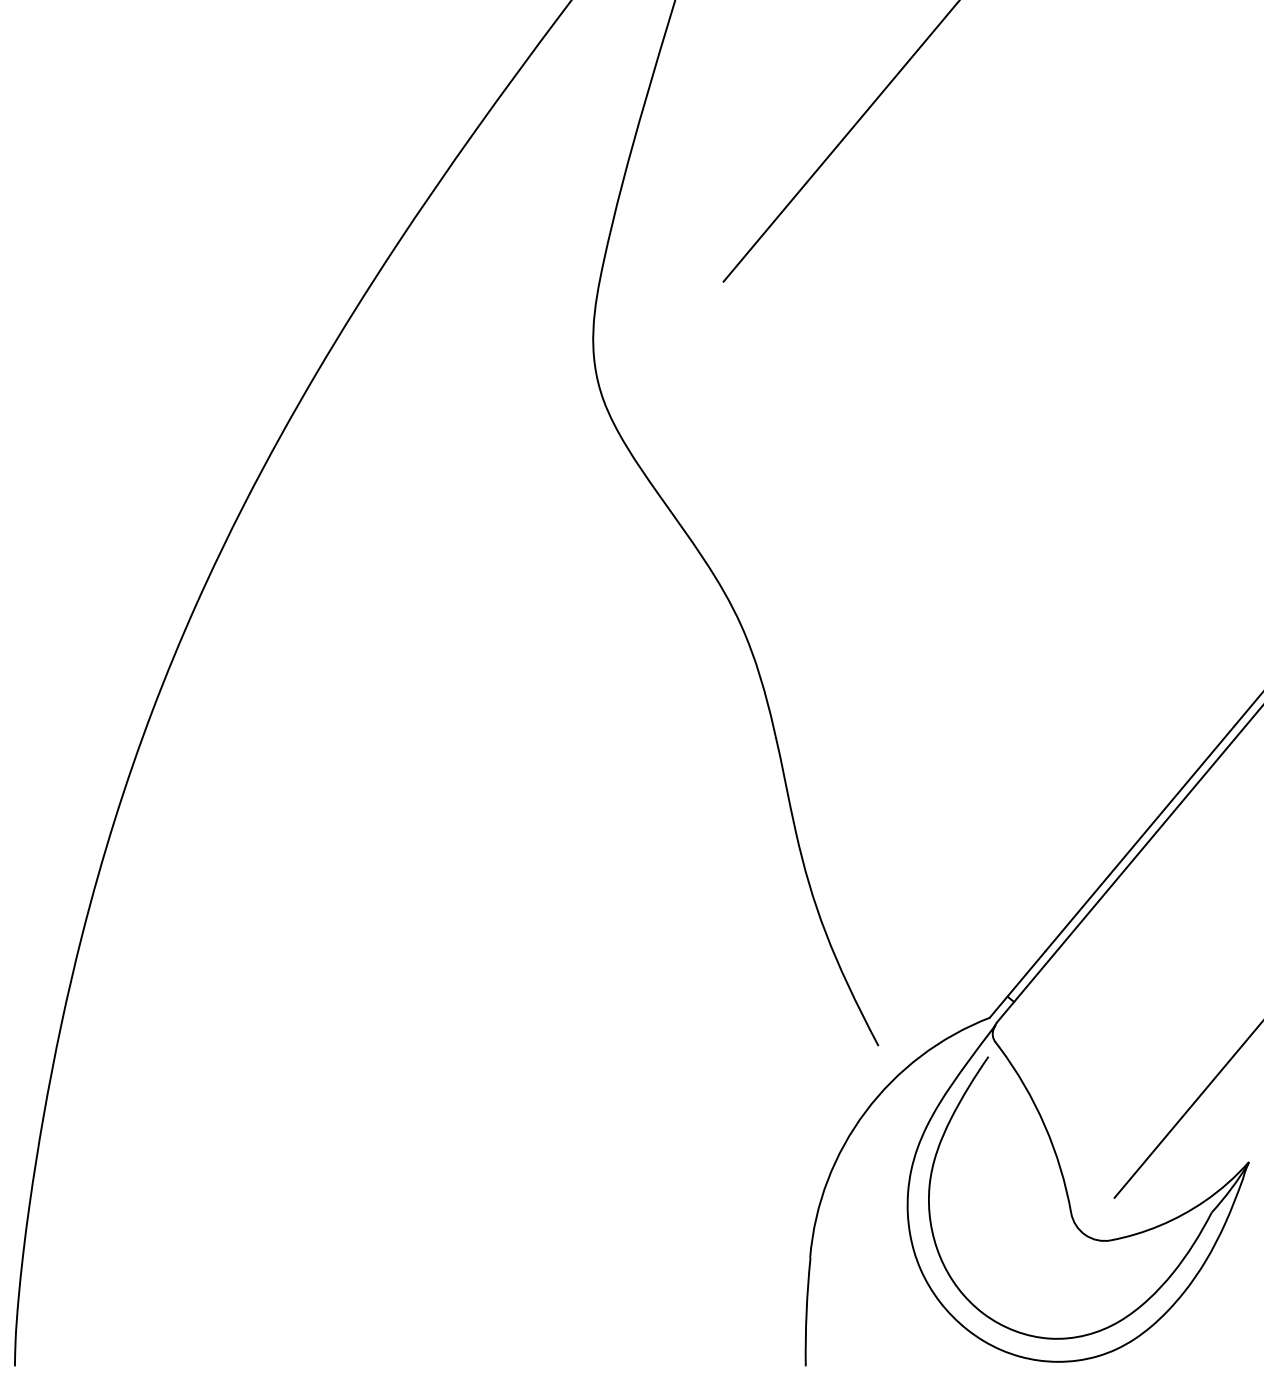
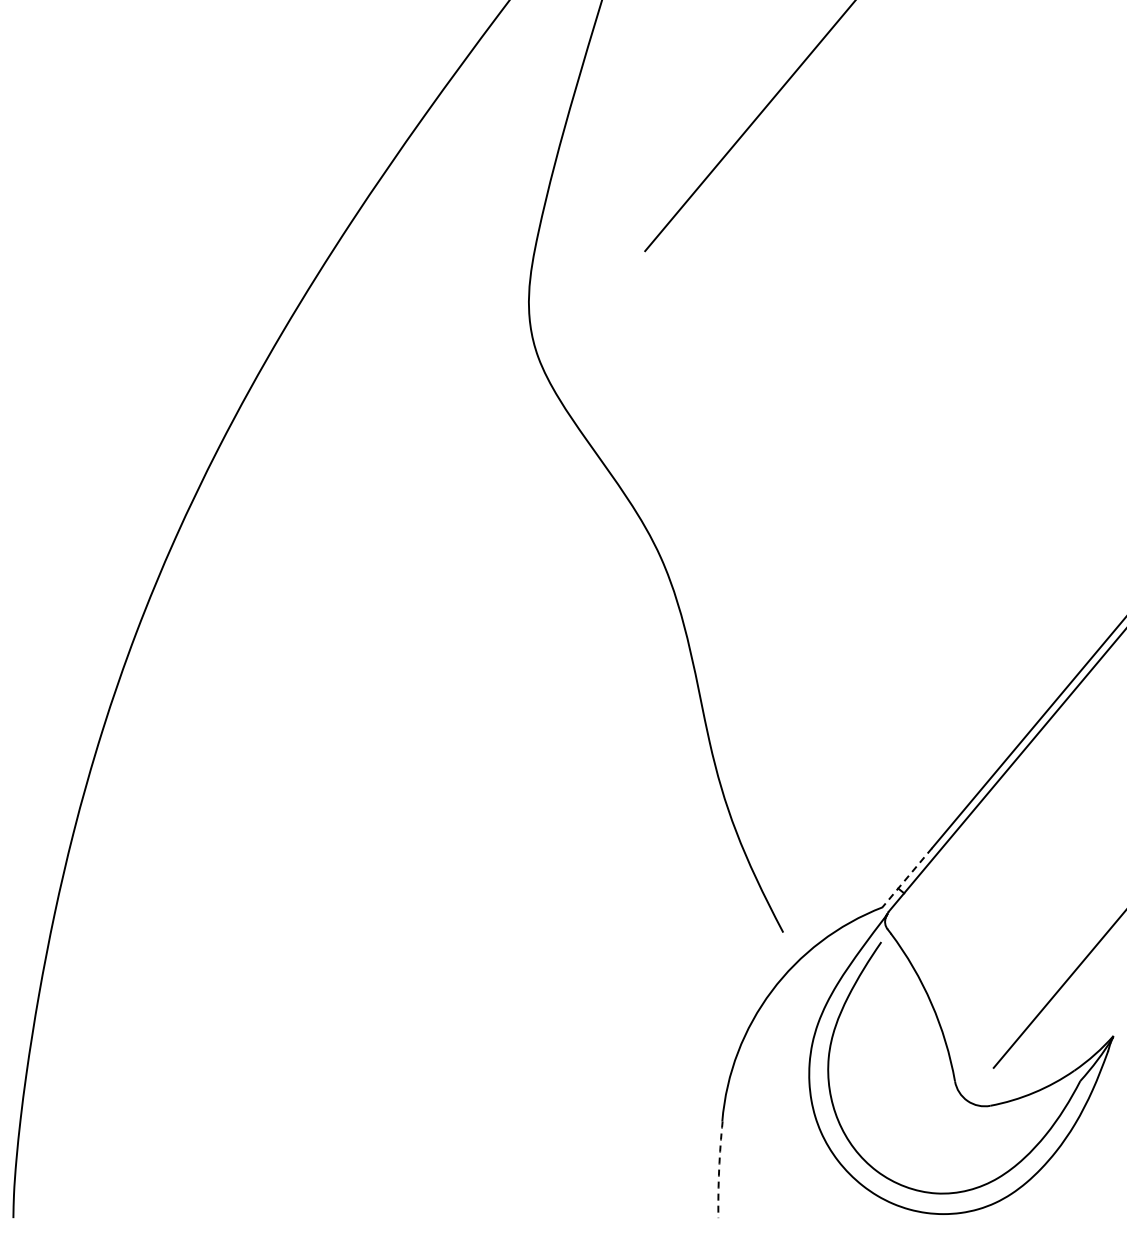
line: (1017, 984) -> (907, 877), solid -> dashed
arc: (806, 1311) -> (719, 1169), solid -> dashed

